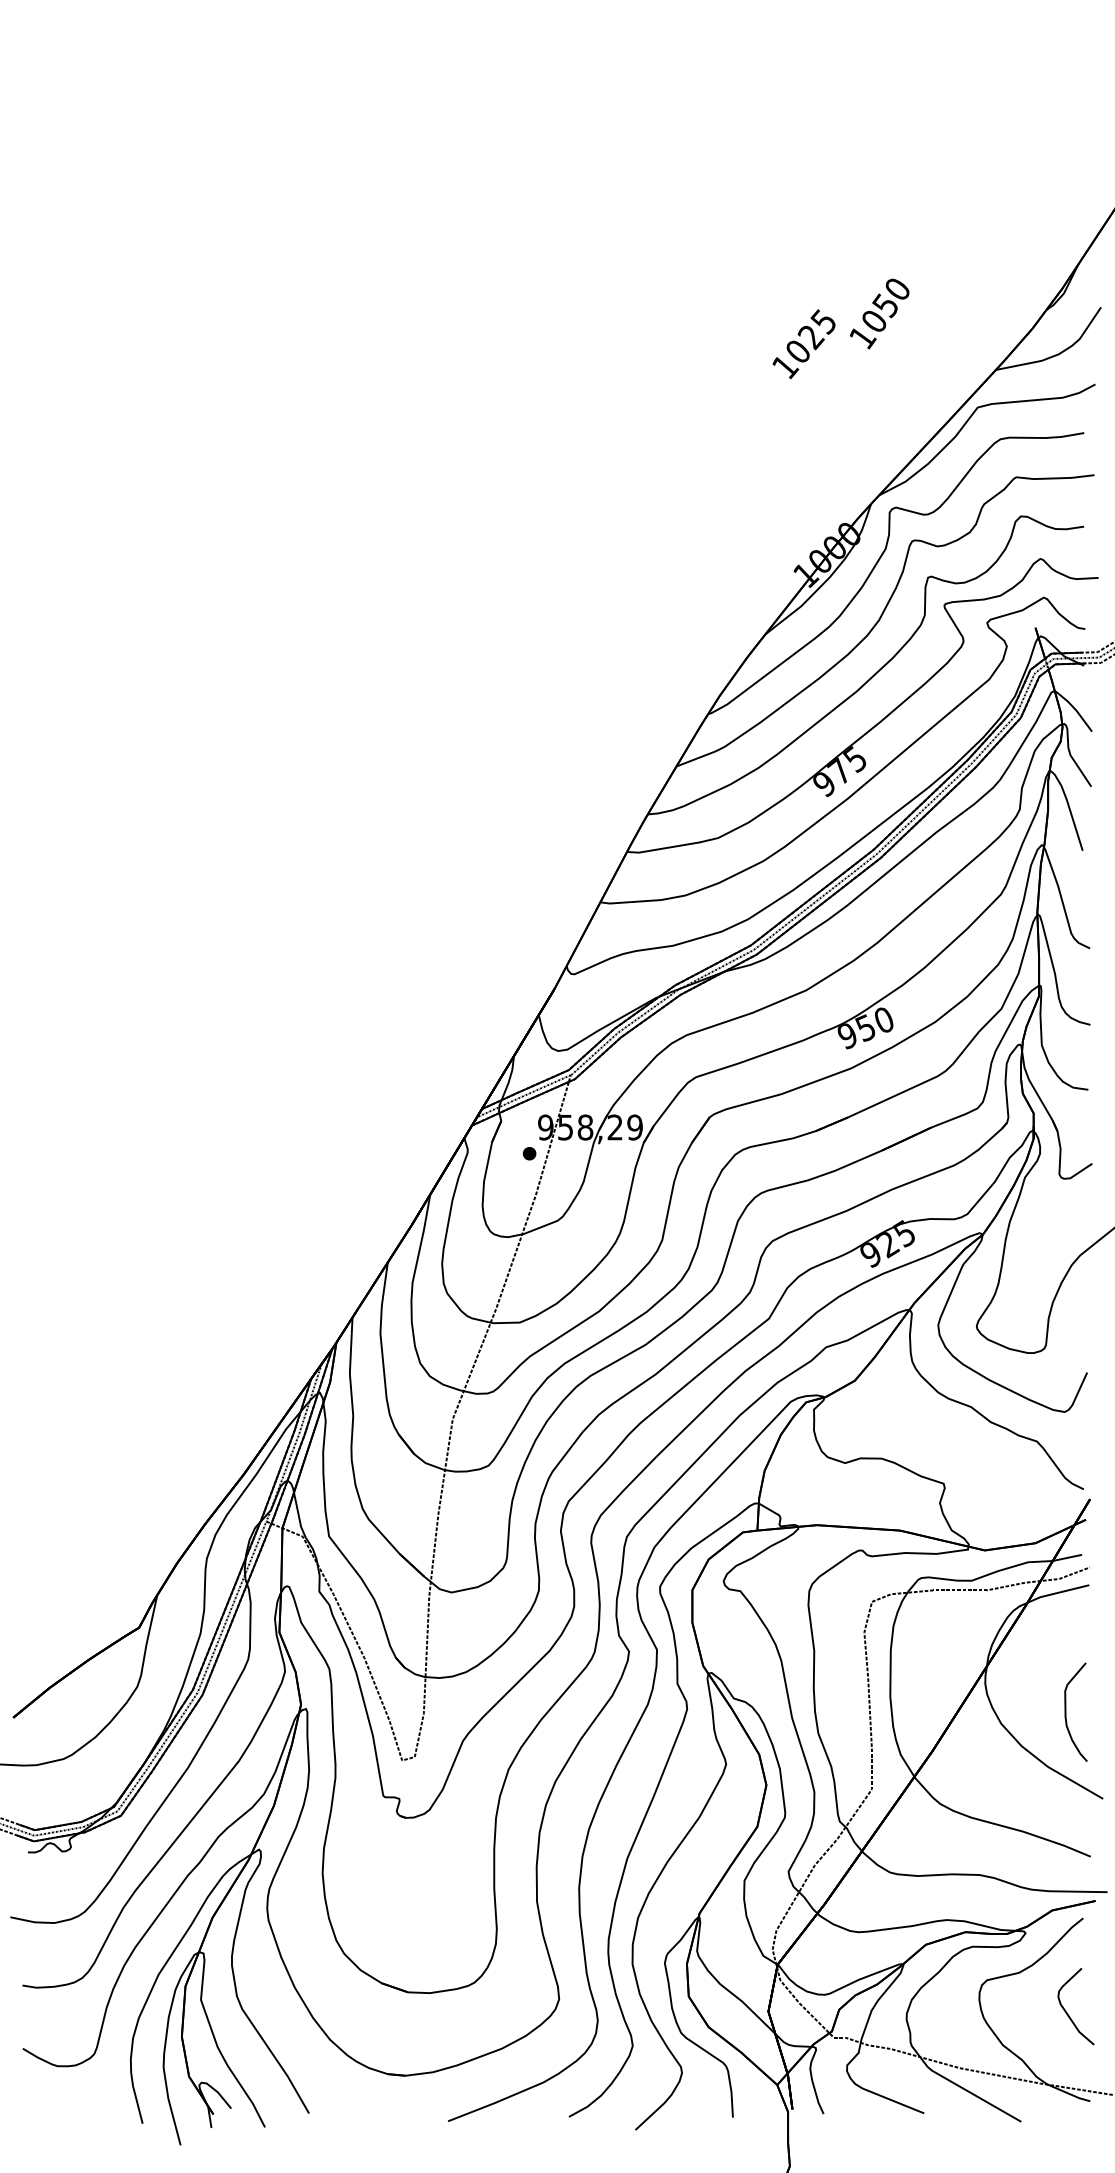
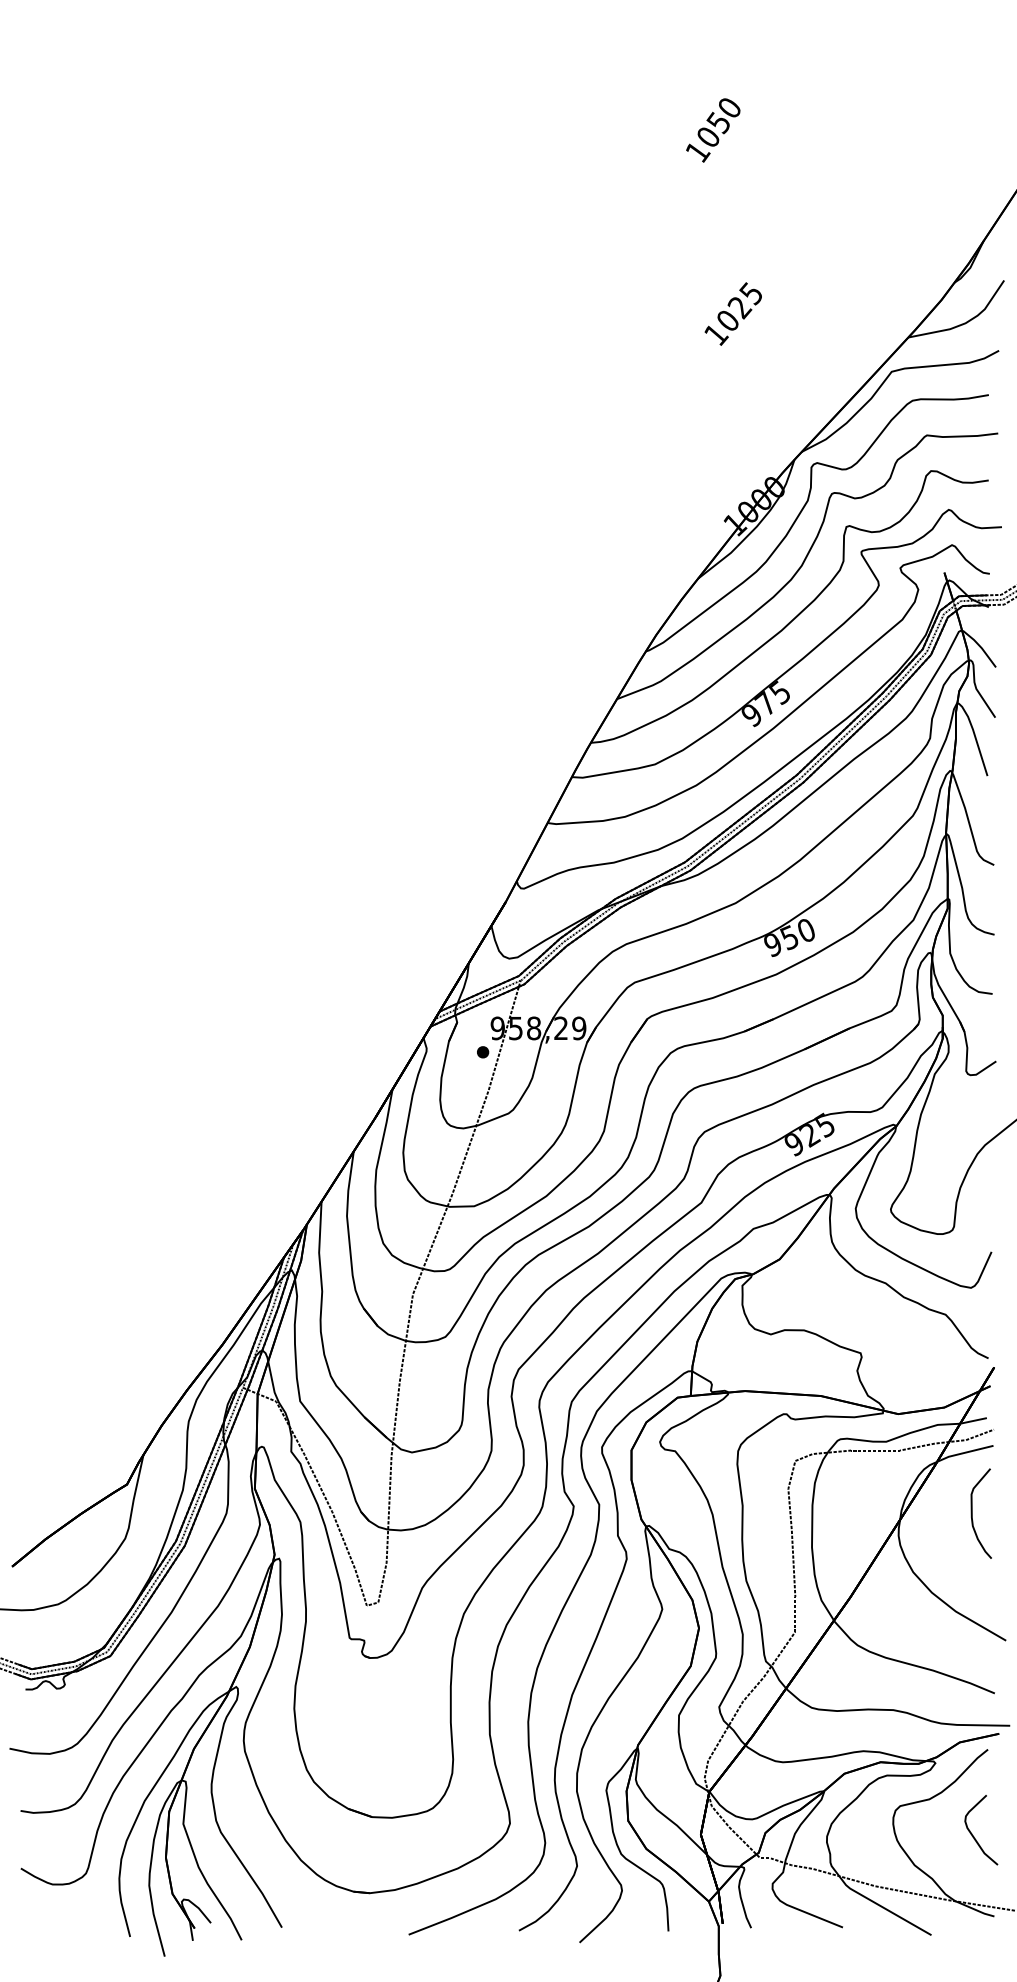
text: (879, 314) -> (713, 130), moved
curve: (1066, 1712) -> (972, 1513), moved

